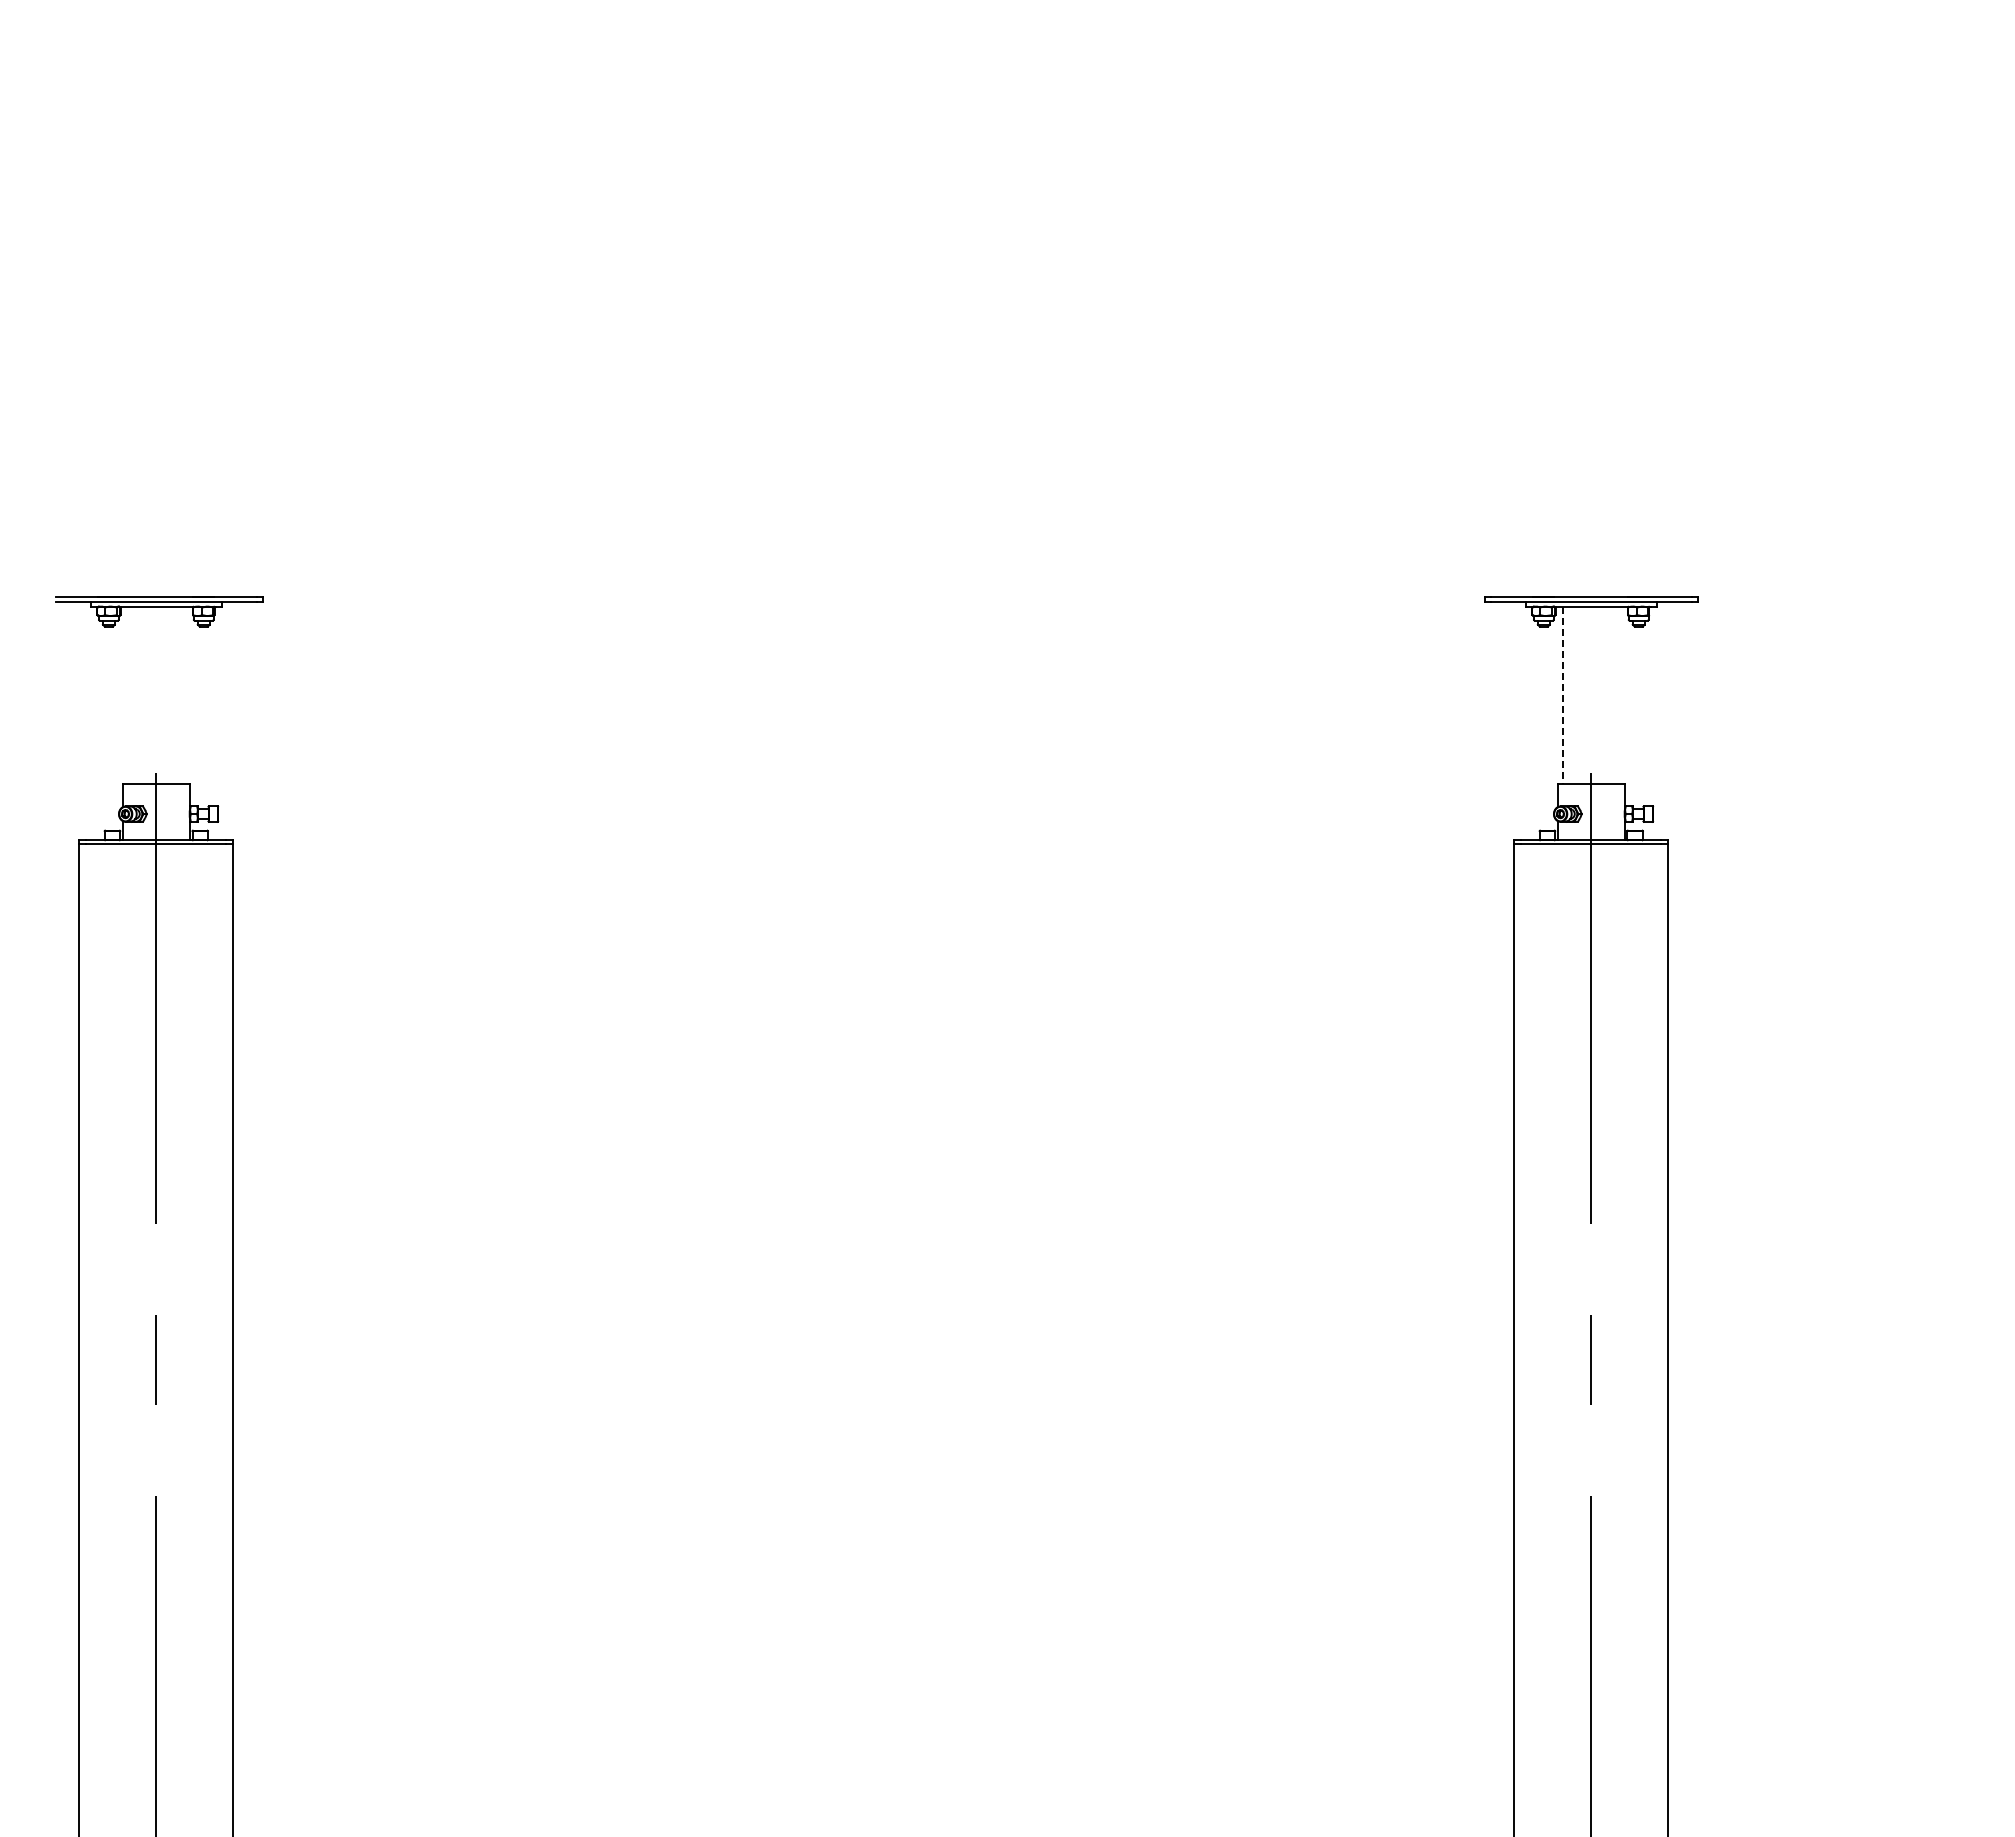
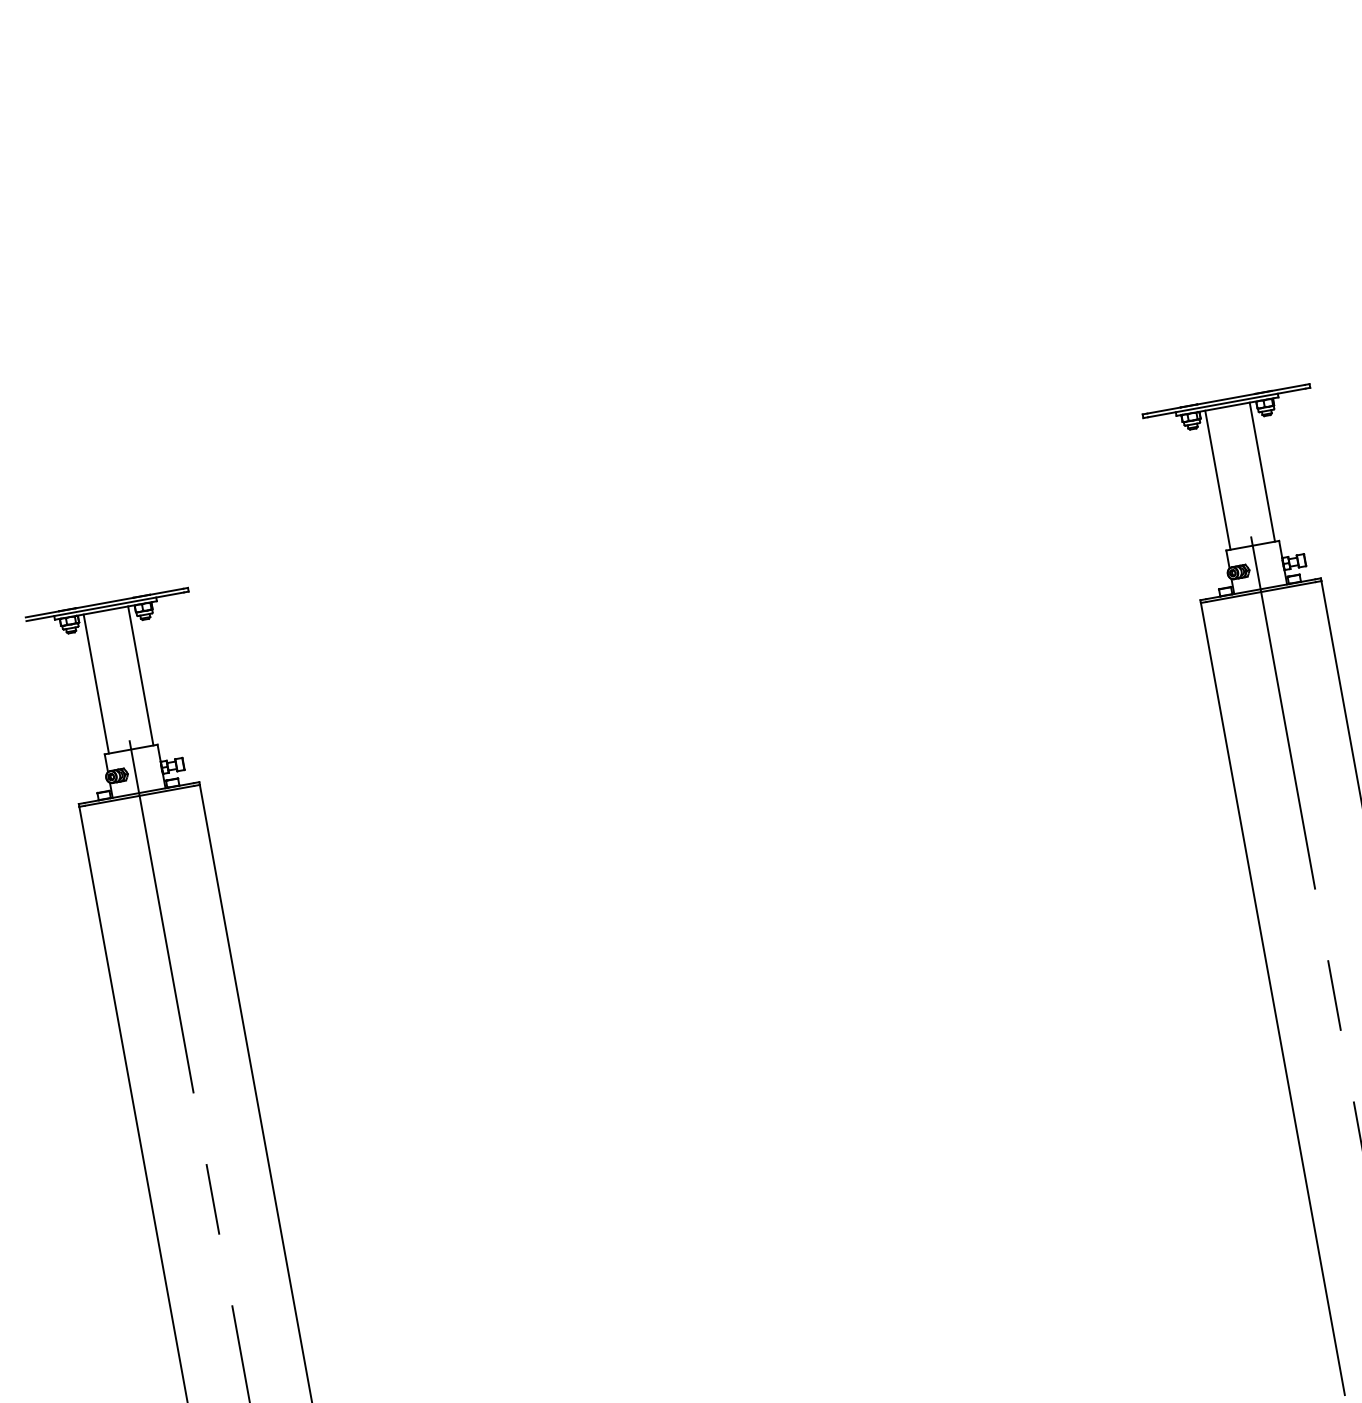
line: (127, 695) -> (96, 684), added
line: (184, 695) -> (140, 675), added
line: (1562, 695) -> (1217, 480), dashed -> solid
line: (1619, 695) -> (1262, 472), added

